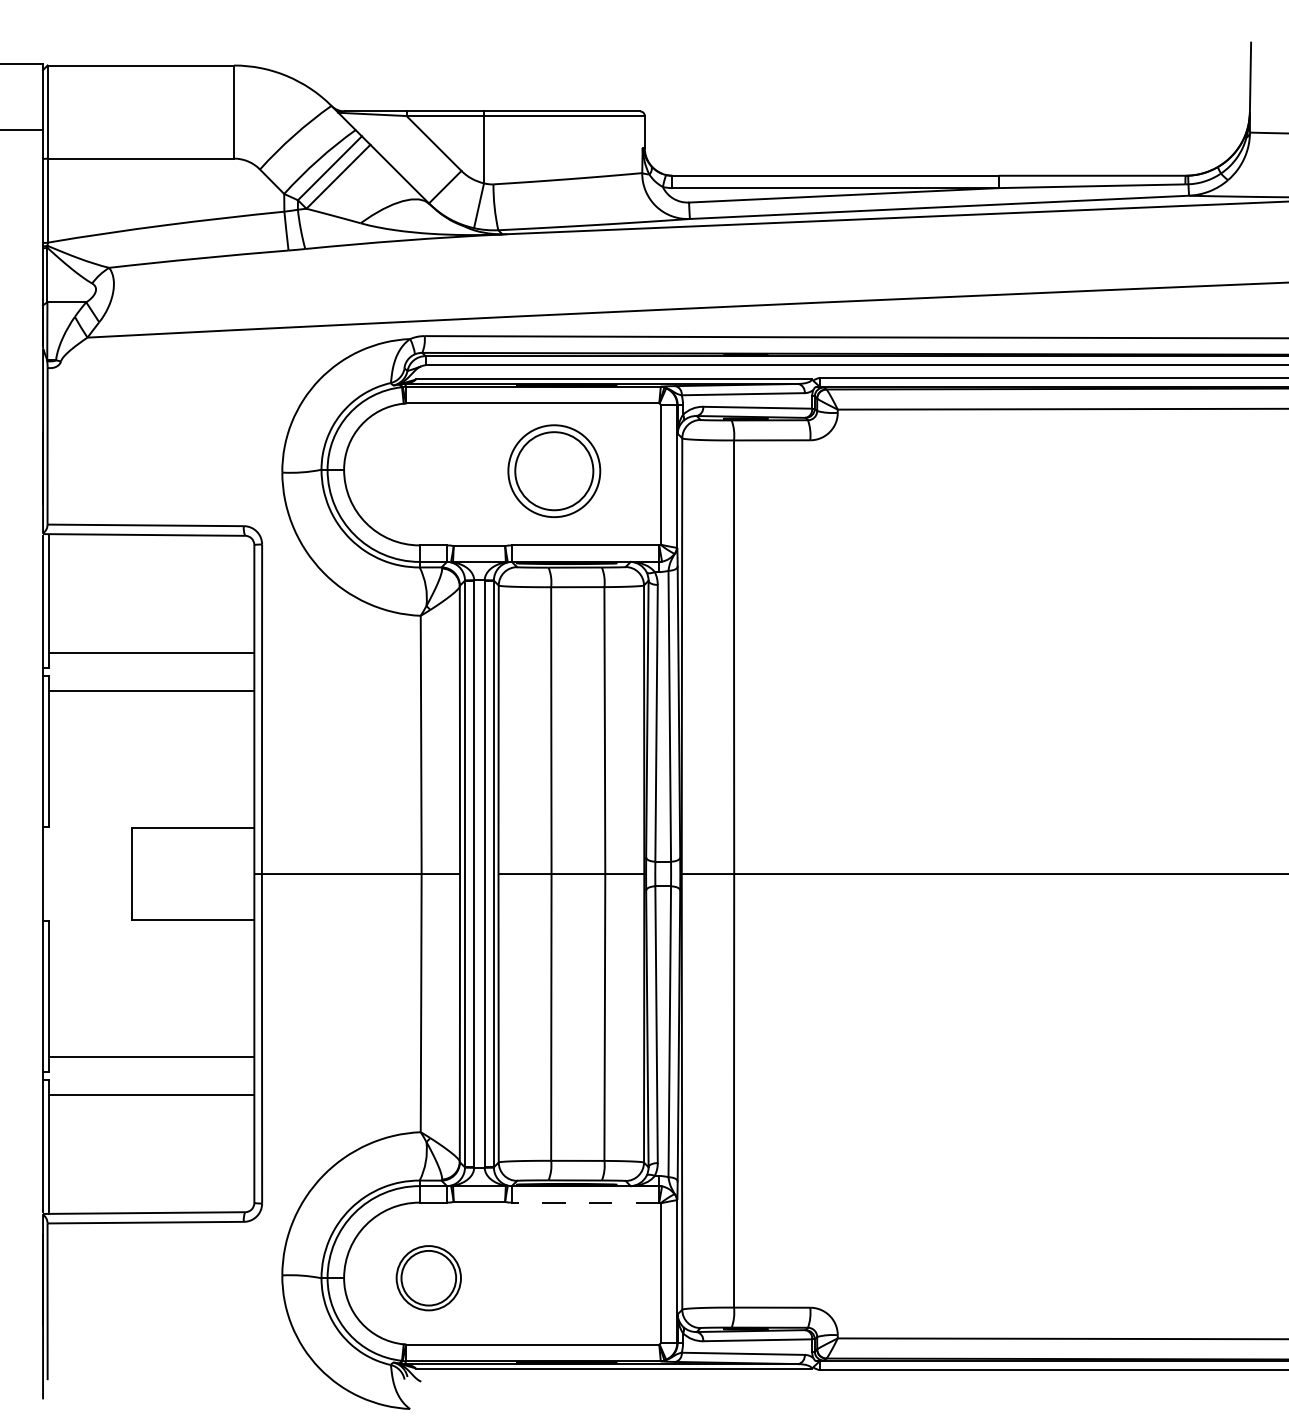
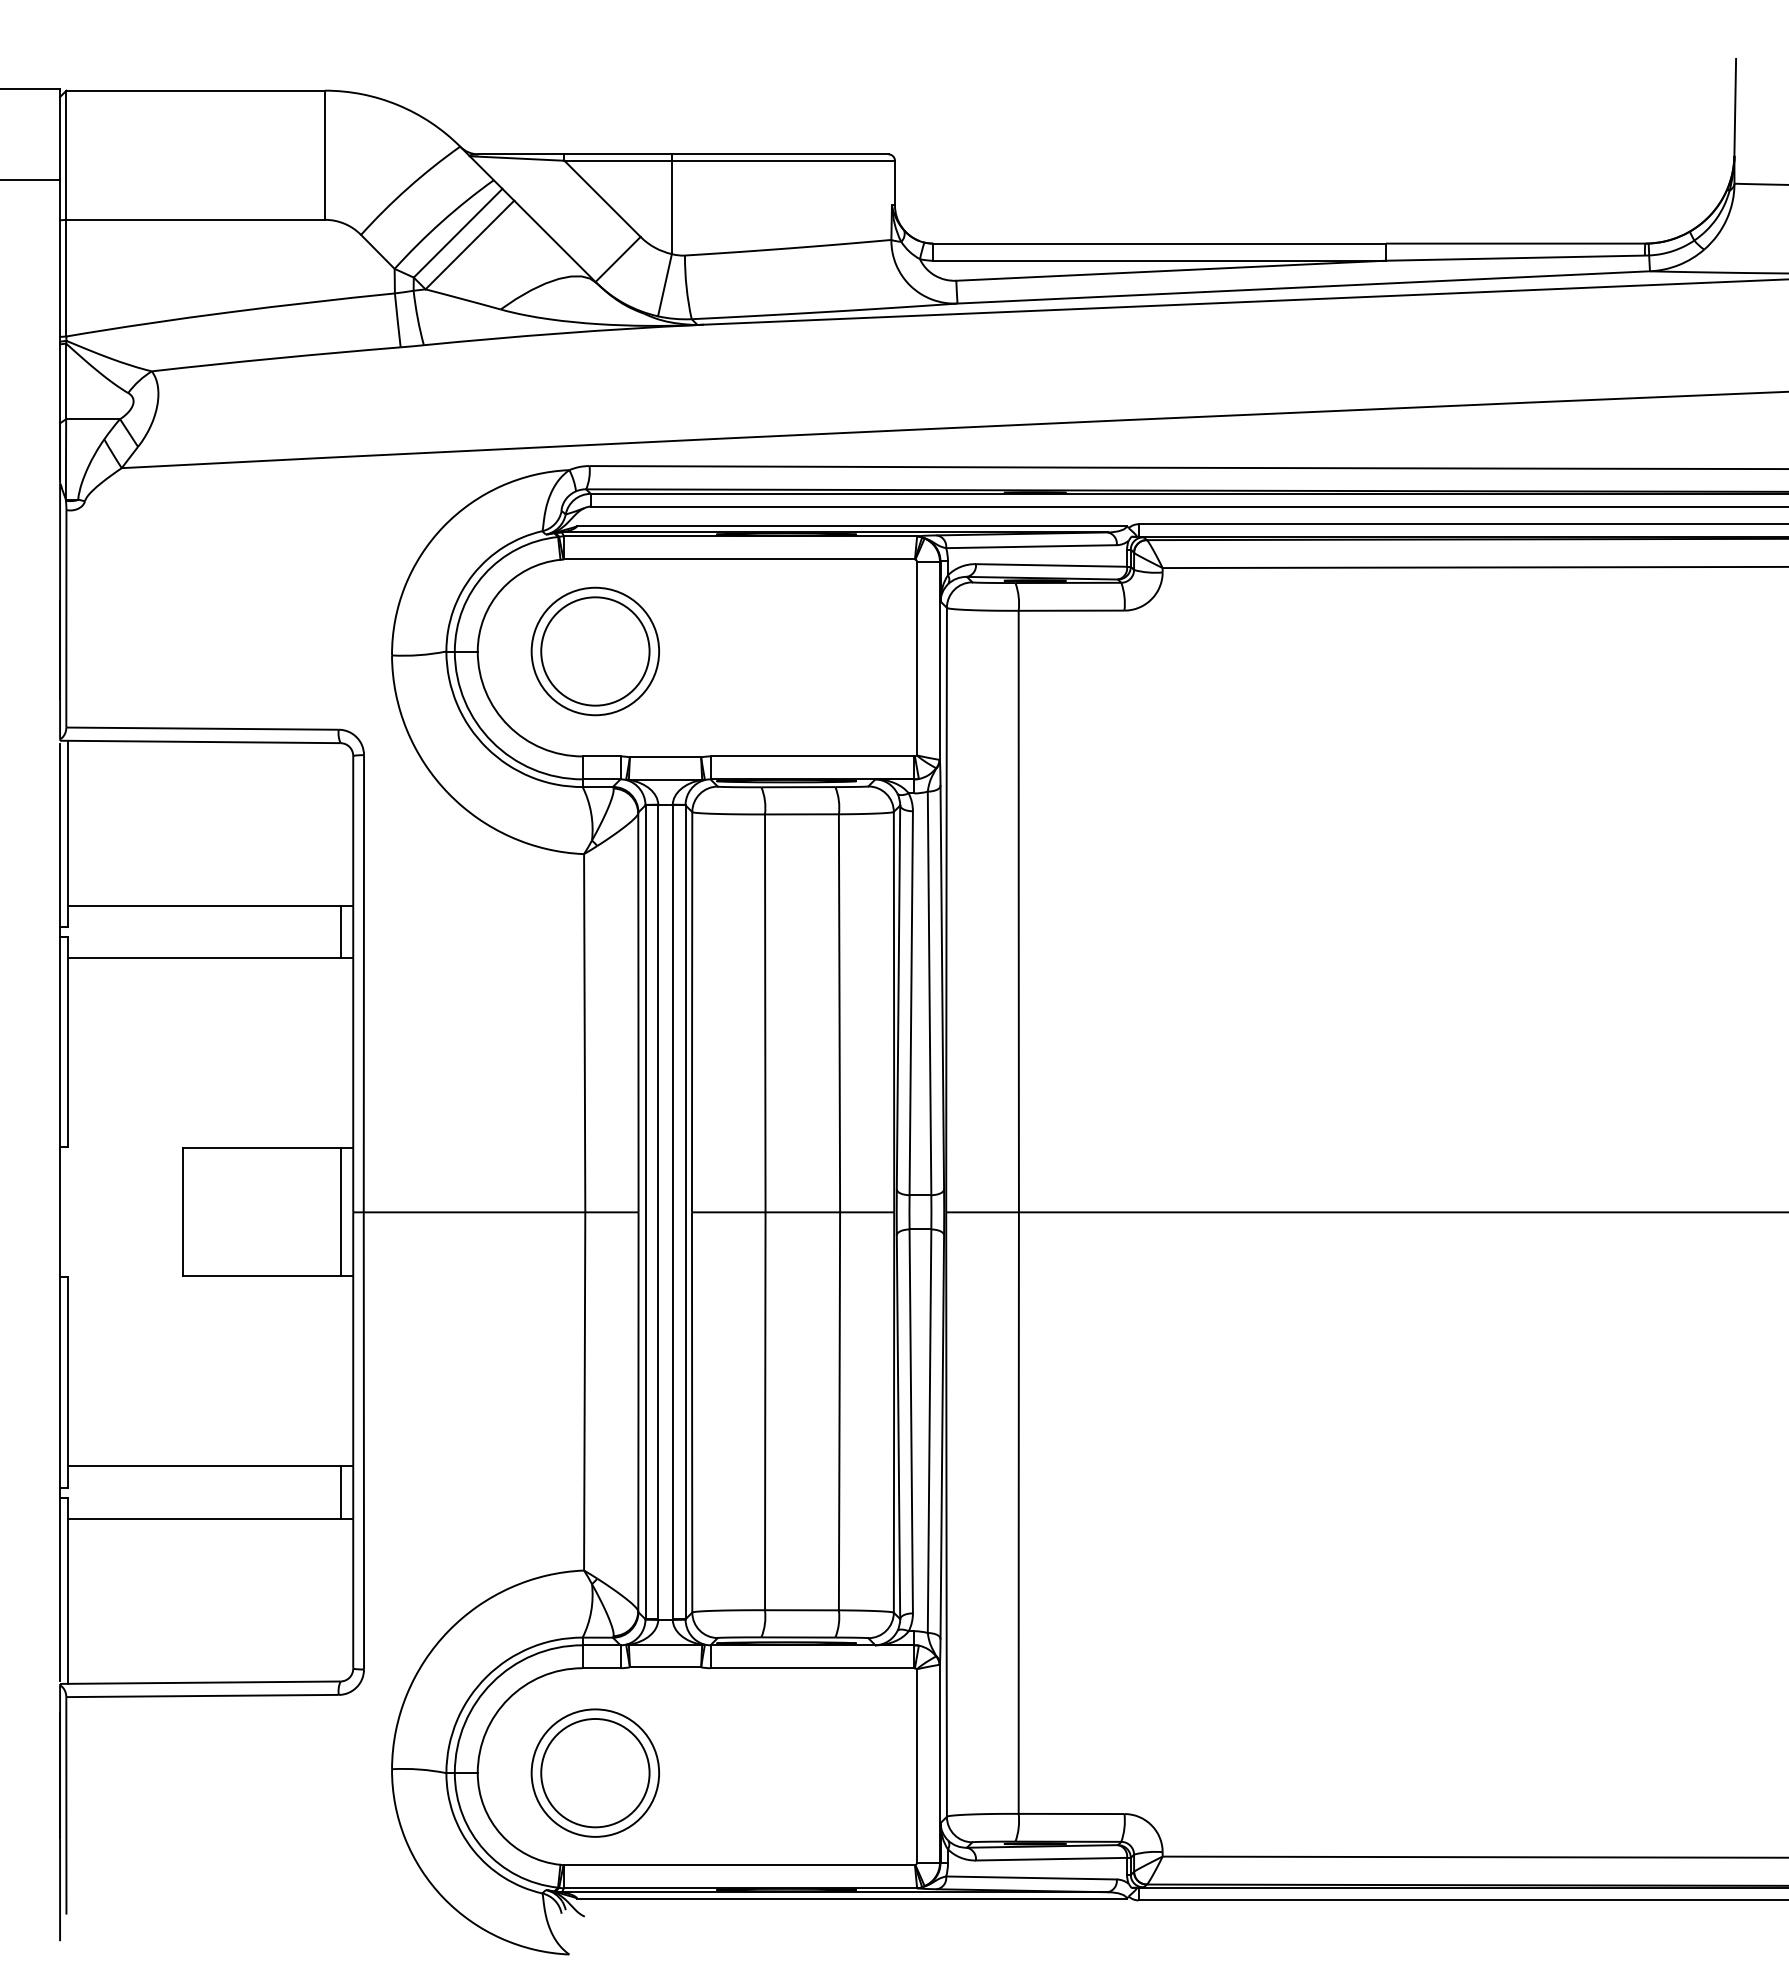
part: (553, 471) -> (594, 651), moved
line: (245, 671) -> (340, 931), added
line: (245, 874) -> (340, 1212), added
line: (245, 1075) -> (340, 1492), added
line: (585, 1202) -> (812, 1668), dashed -> solid
part: (428, 1277) -> (594, 1772), size x1.43

